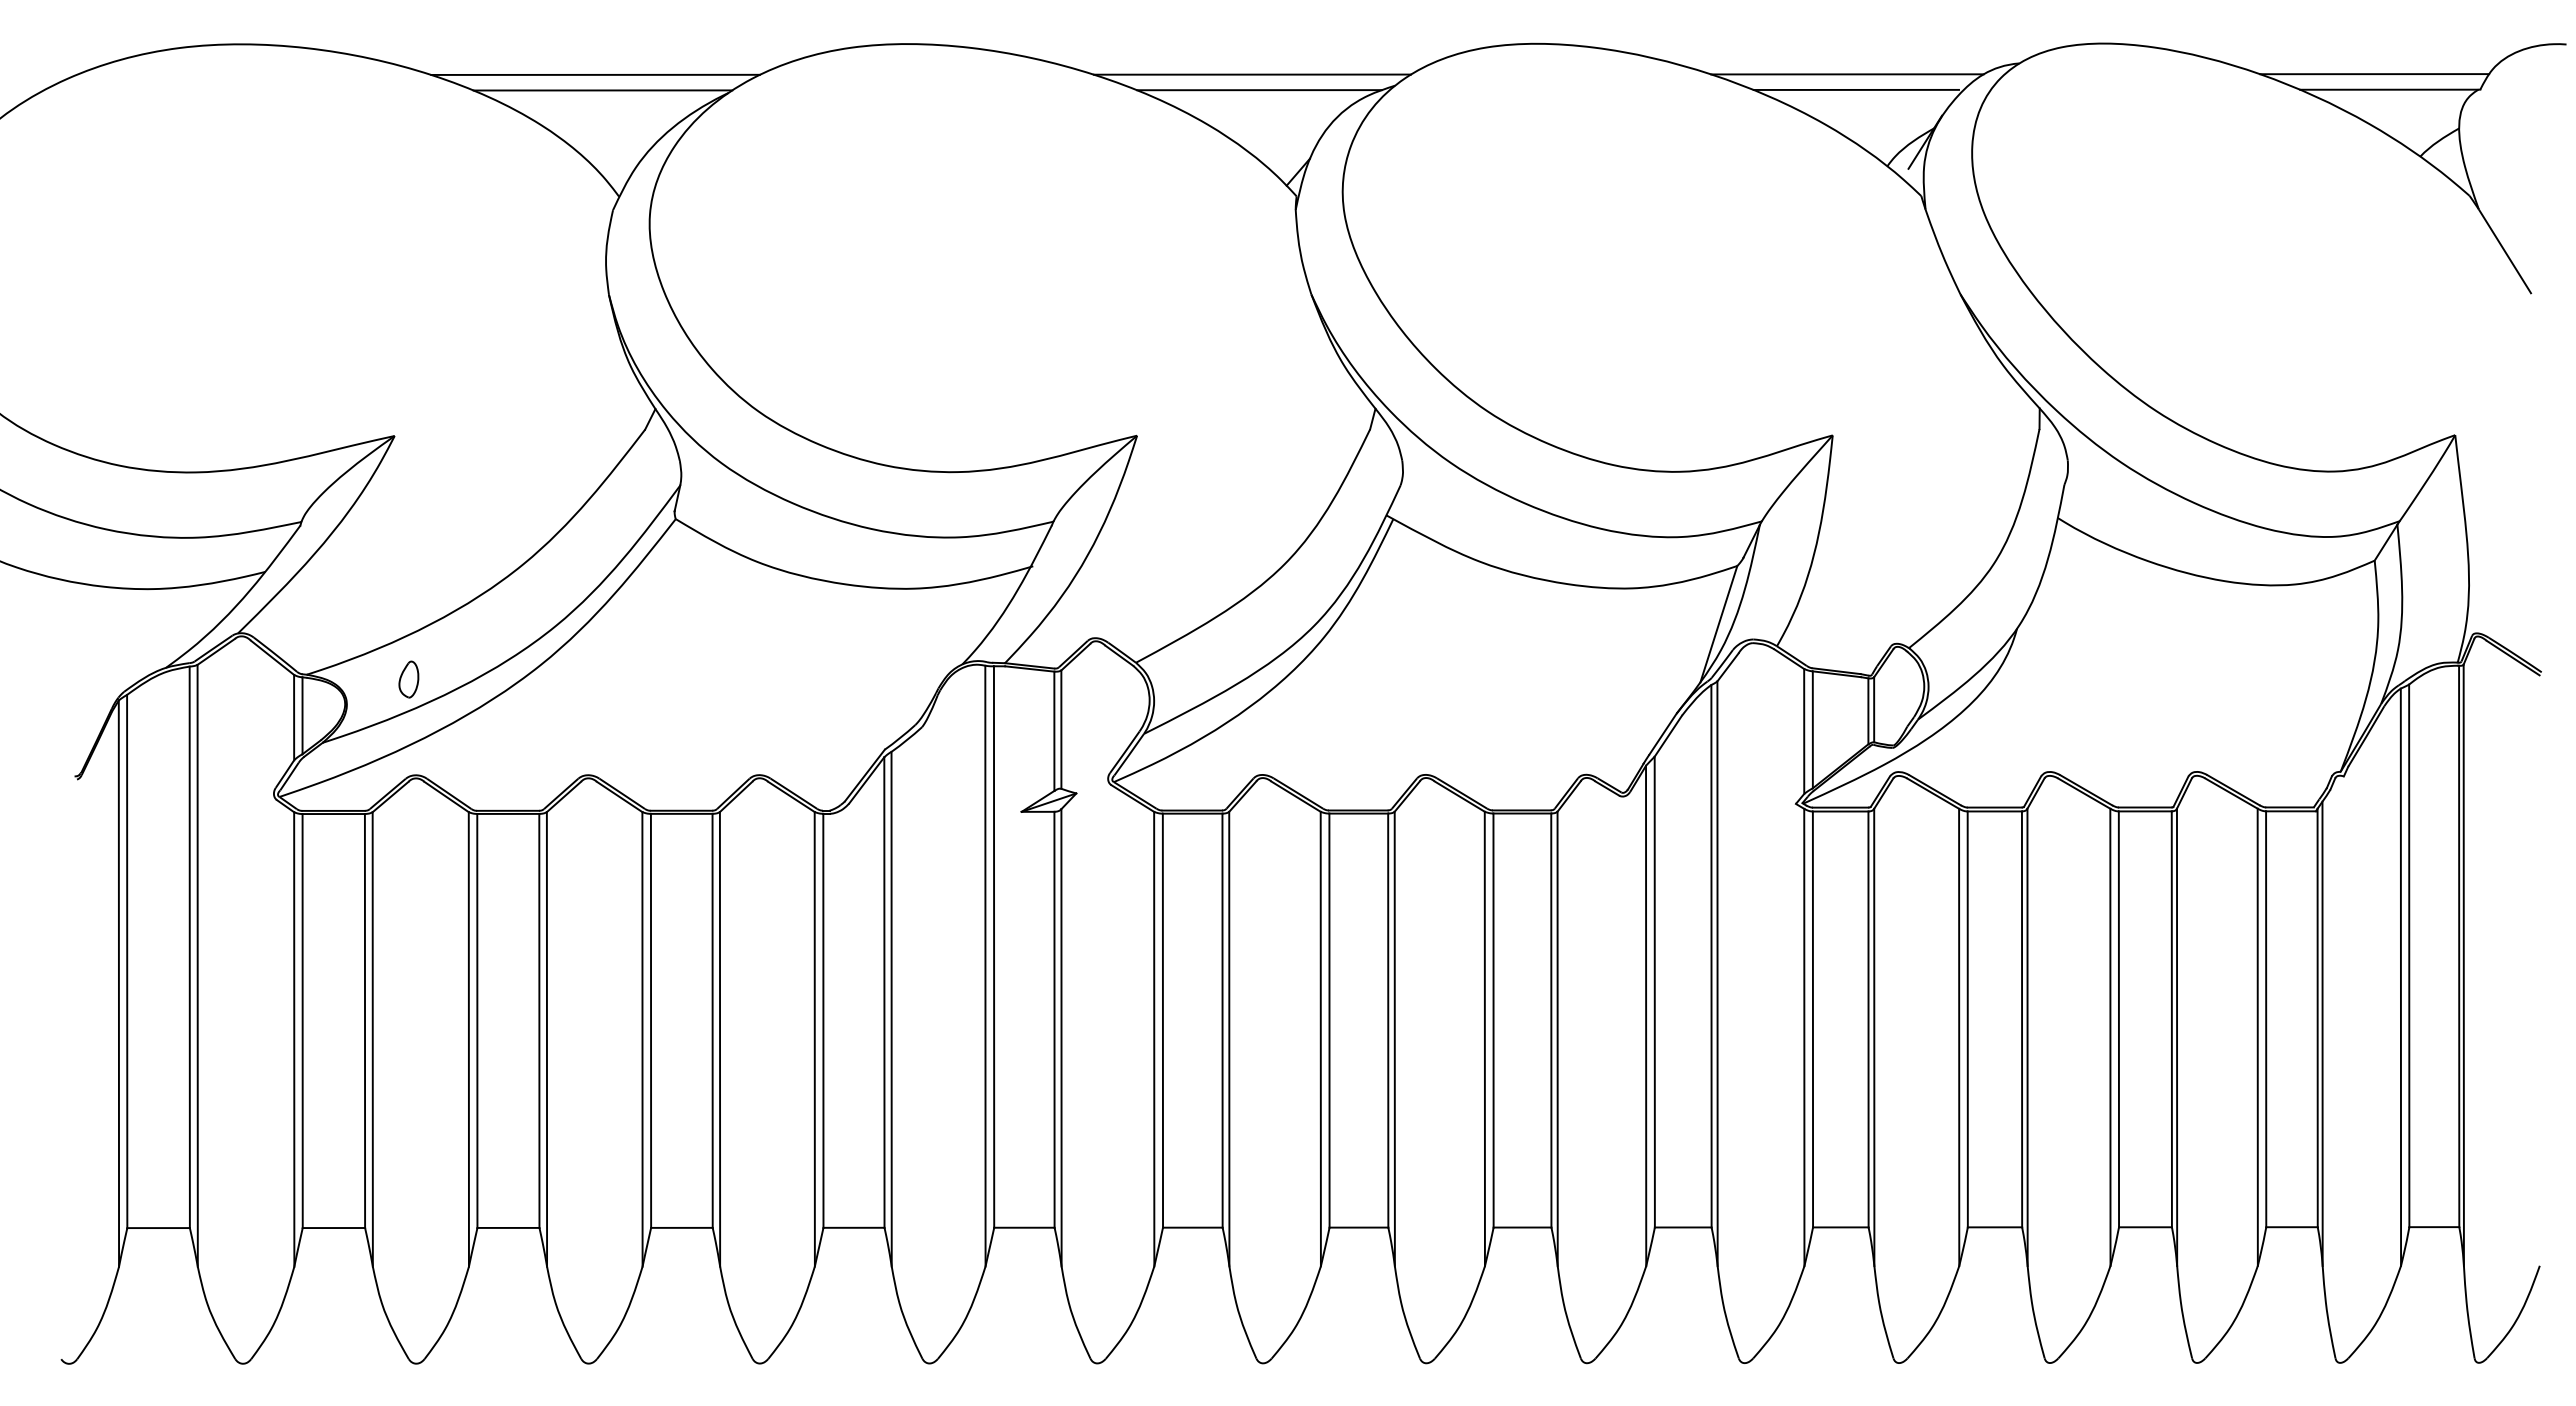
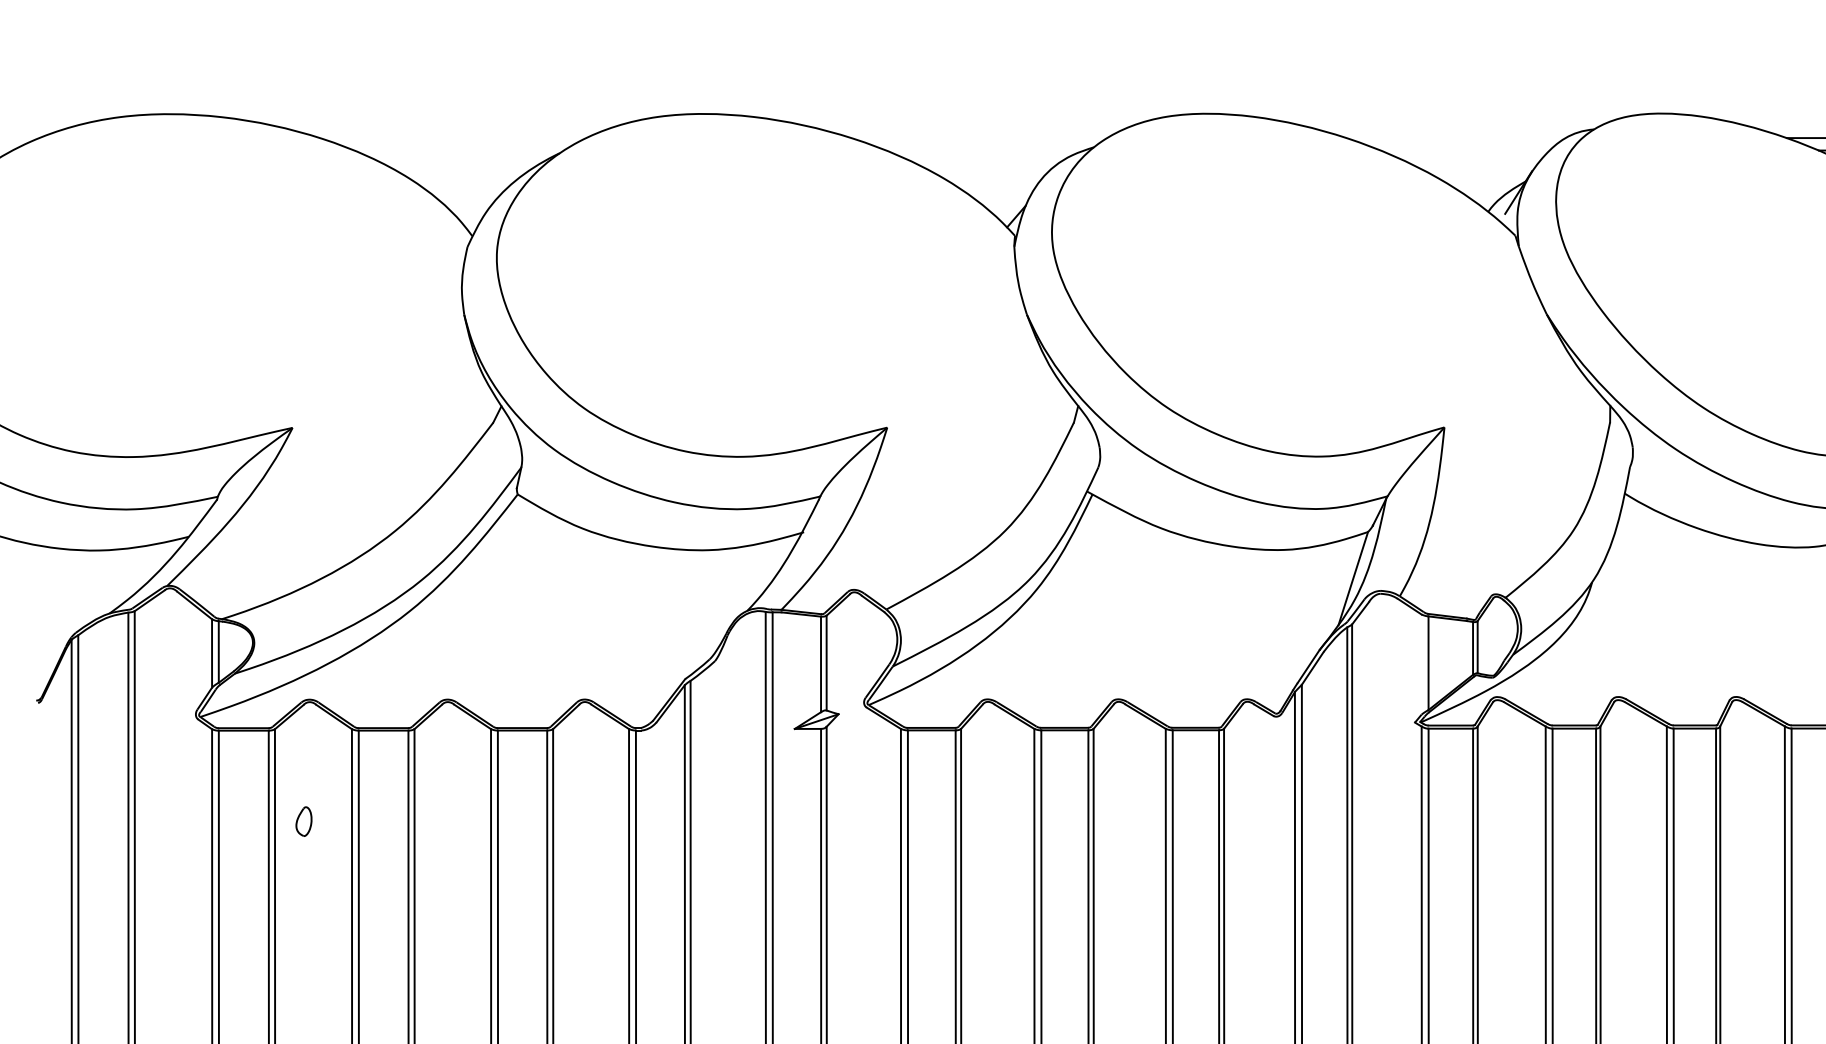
line: (595, 74) -> (453, 138), removed
line: (1251, 74) -> (978, 138), removed
line: (1847, 74) -> (1456, 138), removed
line: (1855, 89) -> (1462, 150), removed
line: (602, 90) -> (459, 151), removed
line: (1259, 90) -> (985, 151), removed
part: (408, 679) -> (303, 821), moved
line: (1804, 731) -> (1421, 664), removed

